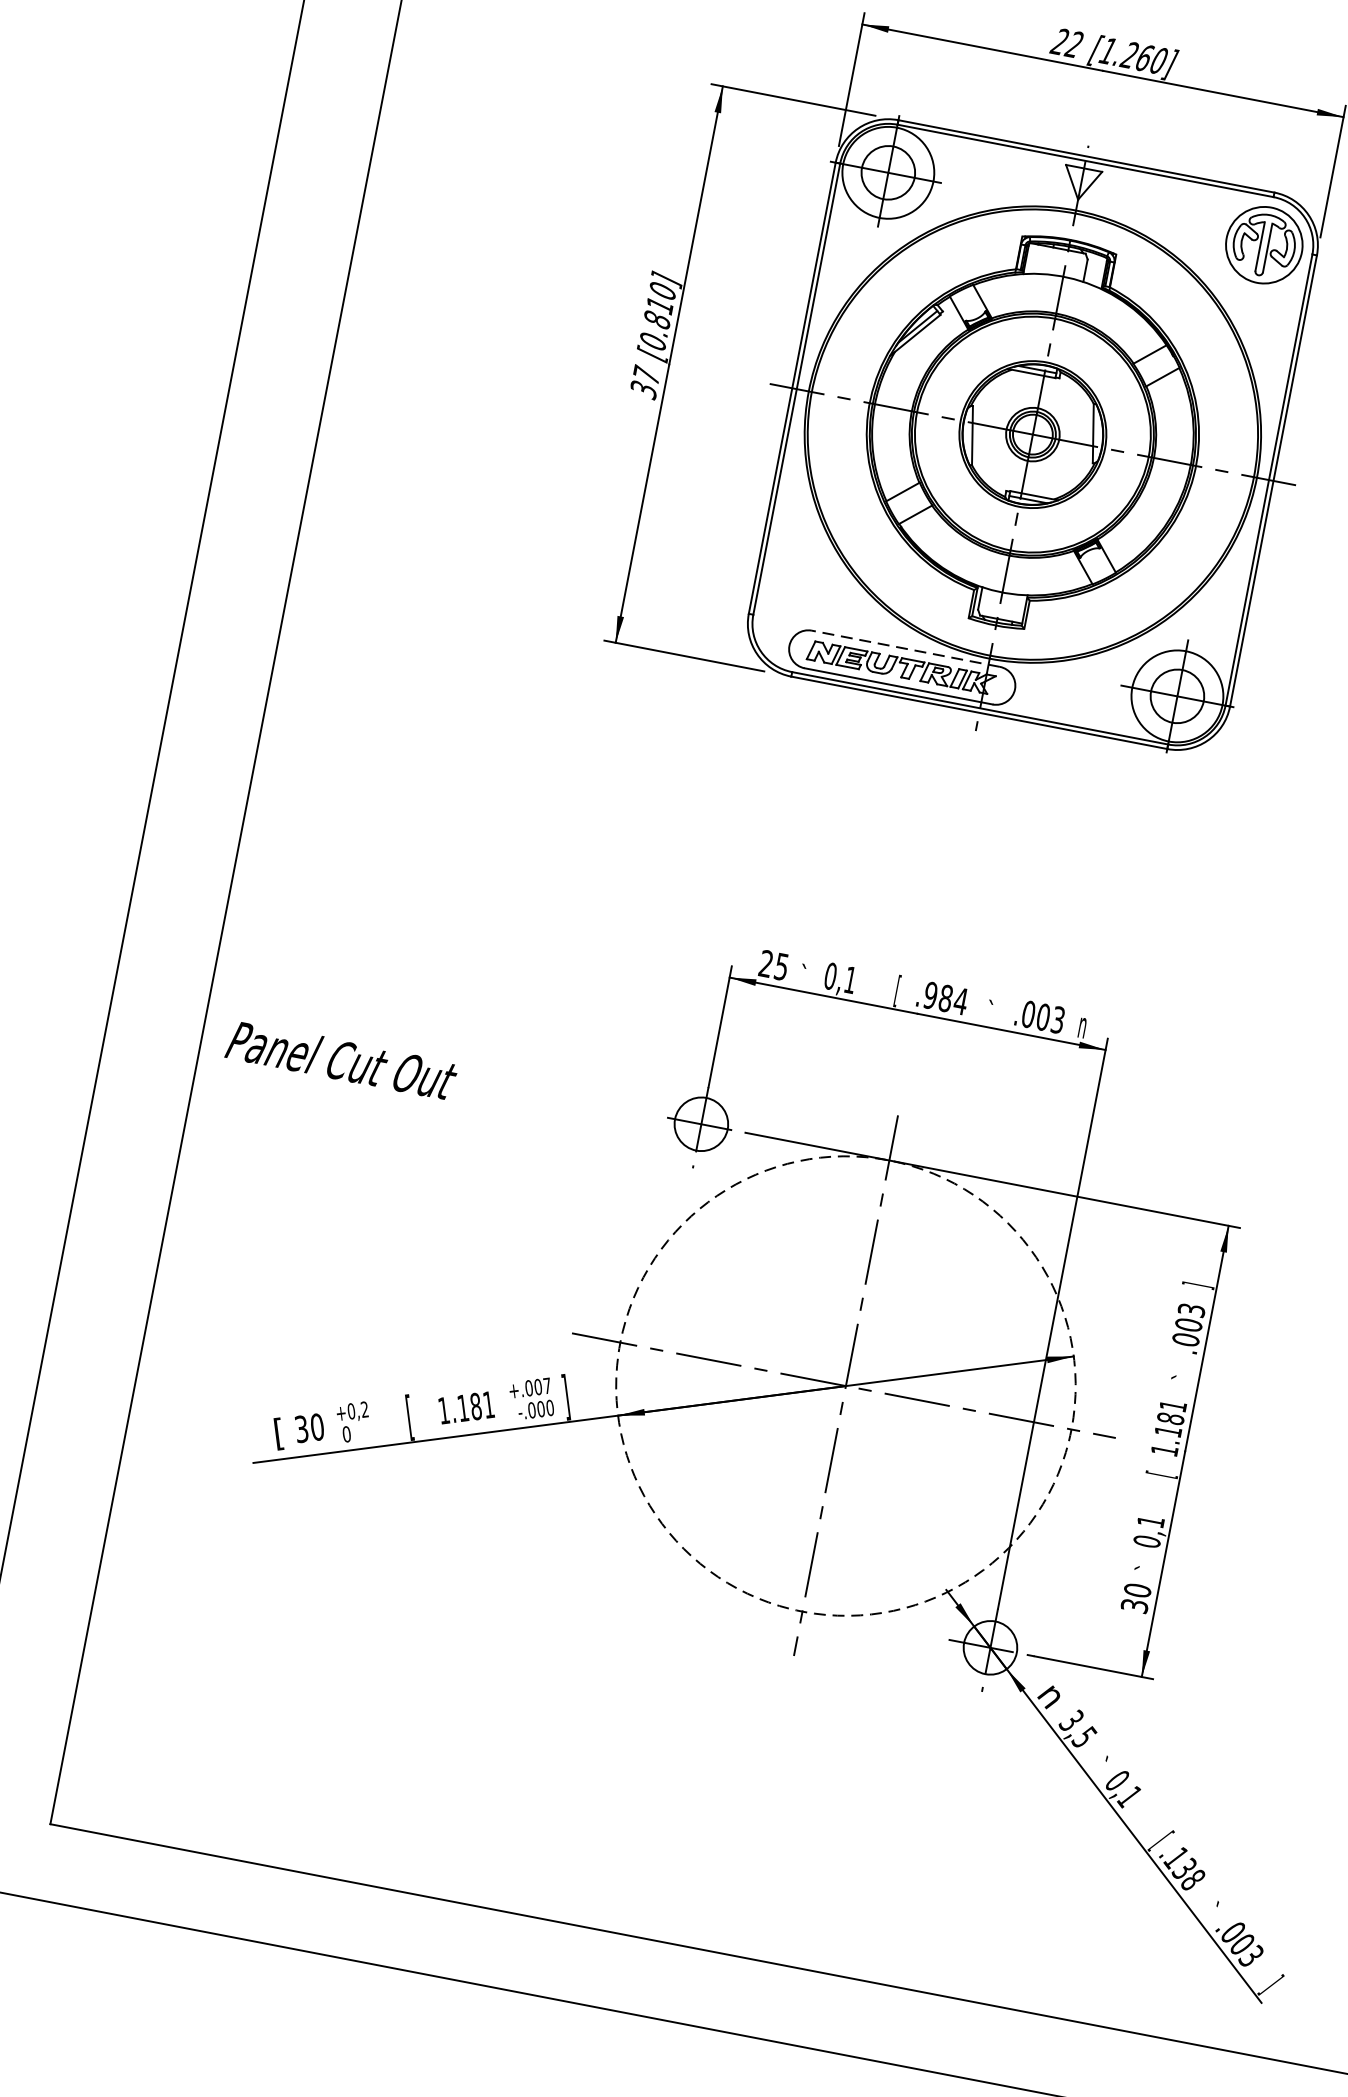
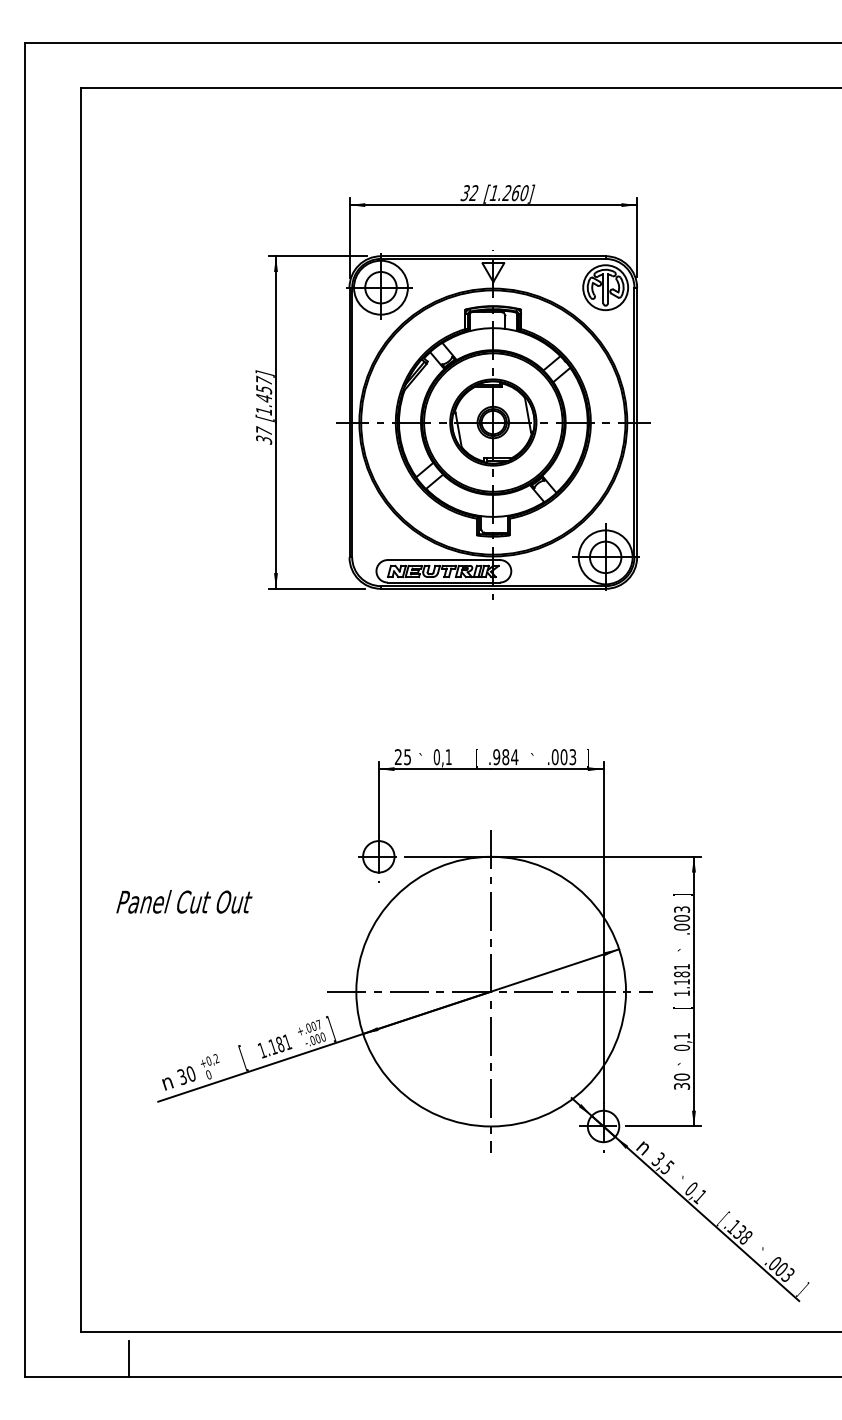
text: (1058, 42) -> (464, 193), 22 -> 32
text: (658, 315) -> (264, 395), [0.810] -> [1.457]
line: (905, 649) -> (443, 560), dashed -> solid
text: (1082, 1027) -> (587, 758), n -> ]
text: (341, 1059) -> (184, 901), moved
circle: (846, 1385) -> (491, 991), dashed -> solid
text: (277, 1432) -> (168, 1081), [ -> n
line: (120, 1884) -> (128, 1359), added

